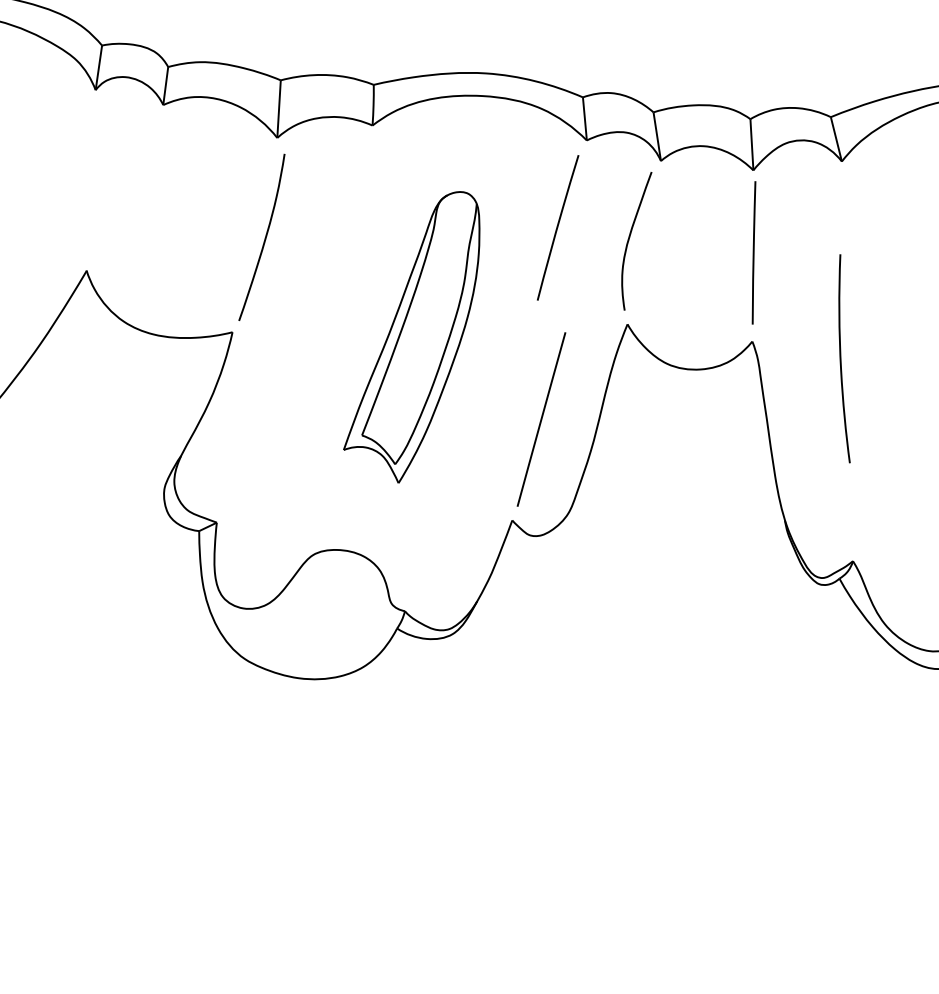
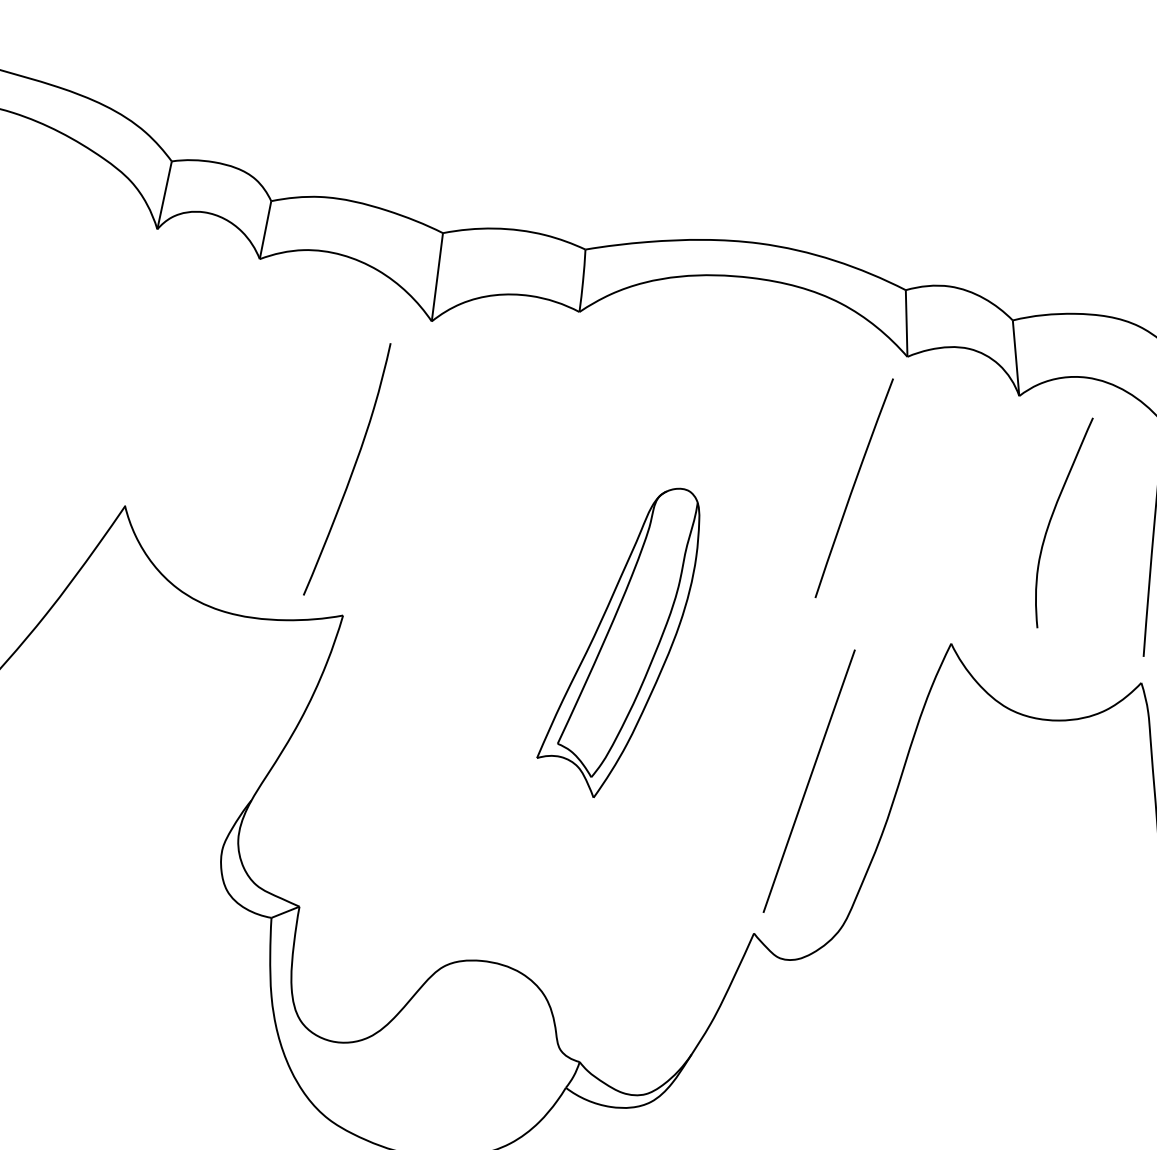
curve: (264, 238) -> (351, 471), moved
curve: (629, 240) -> (1051, 520), moved
part: (411, 337) -> (617, 641), size x0.7

